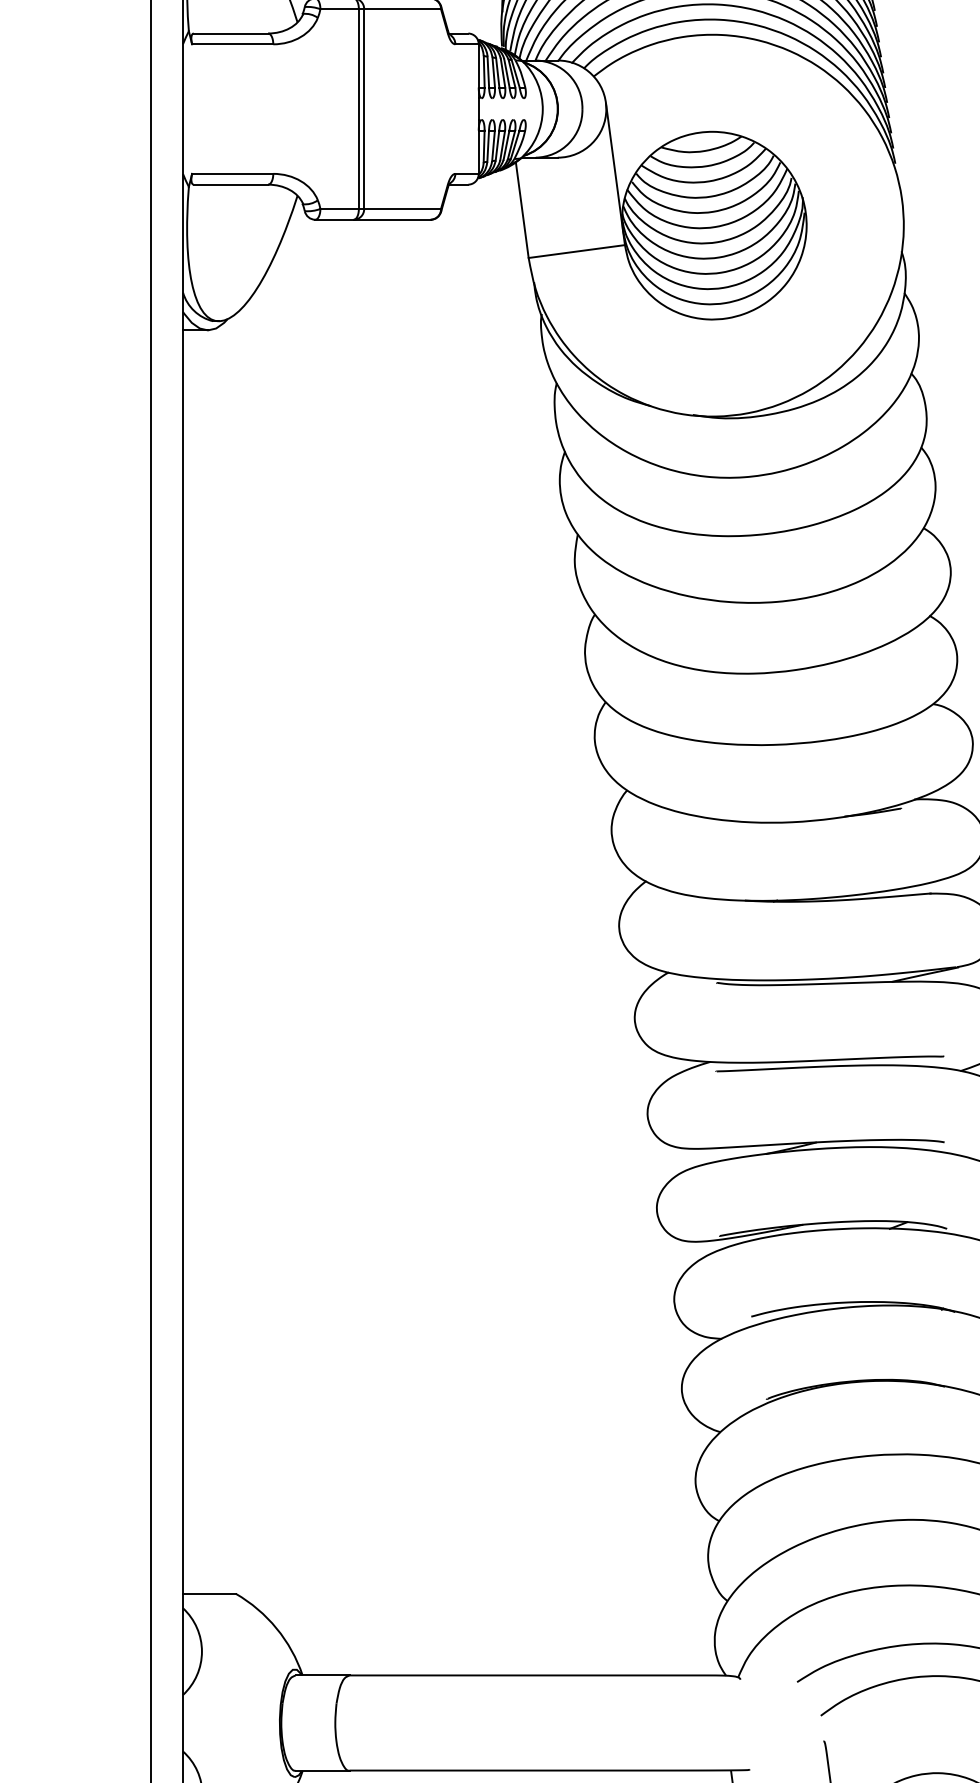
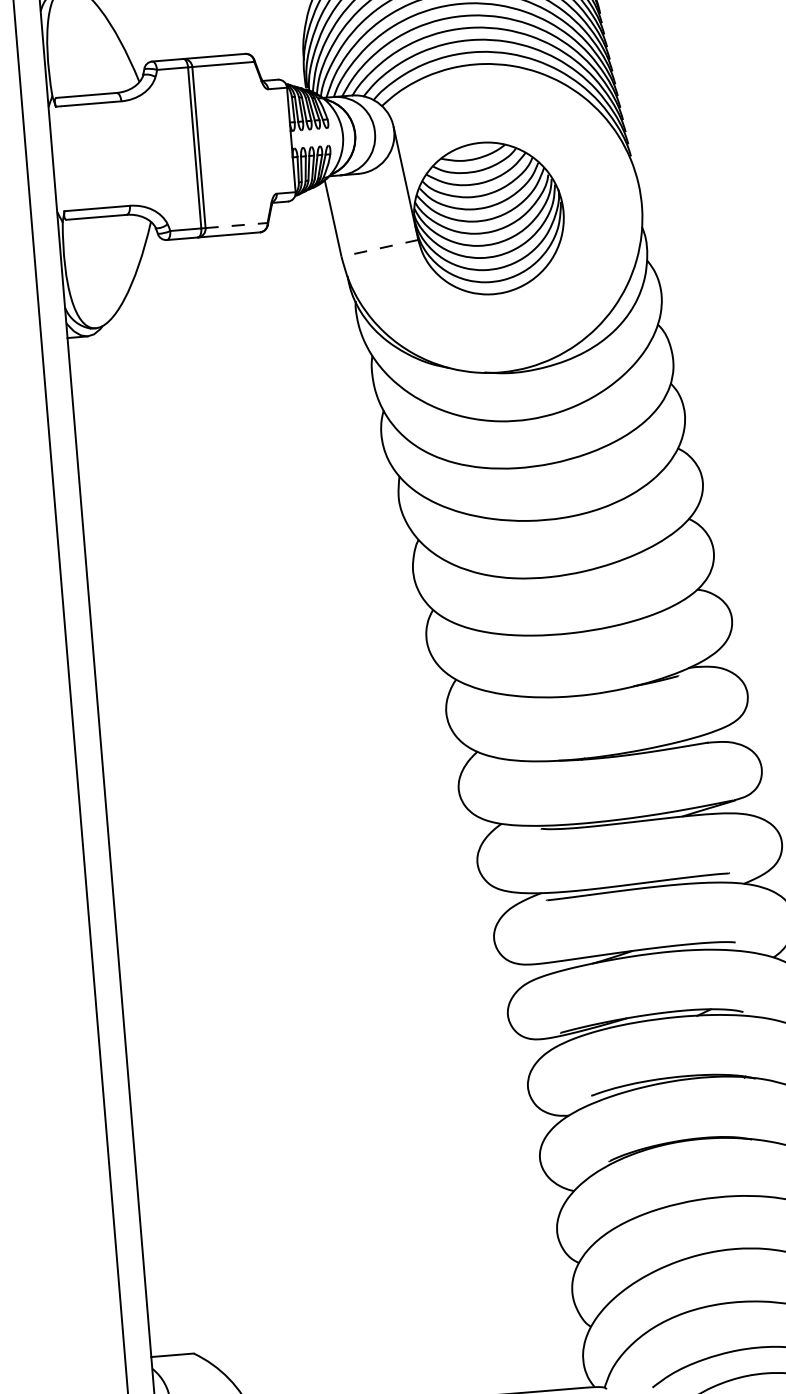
line: (403, 208) -> (237, 225), solid -> dashed
line: (576, 251) -> (379, 248), solid -> dashed

